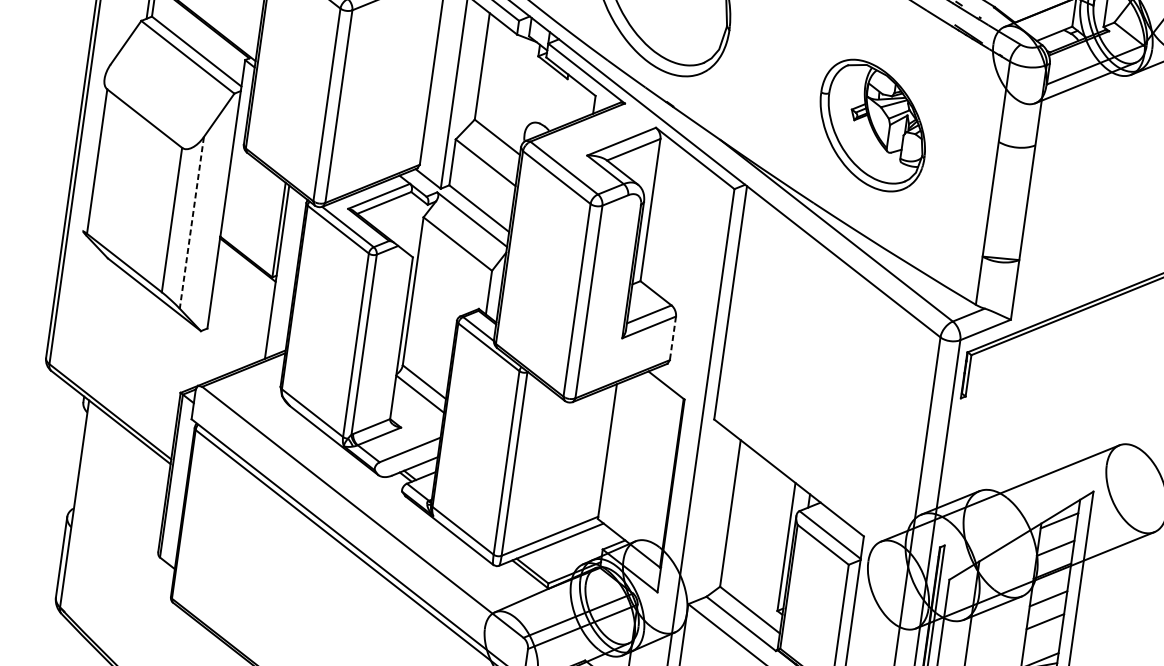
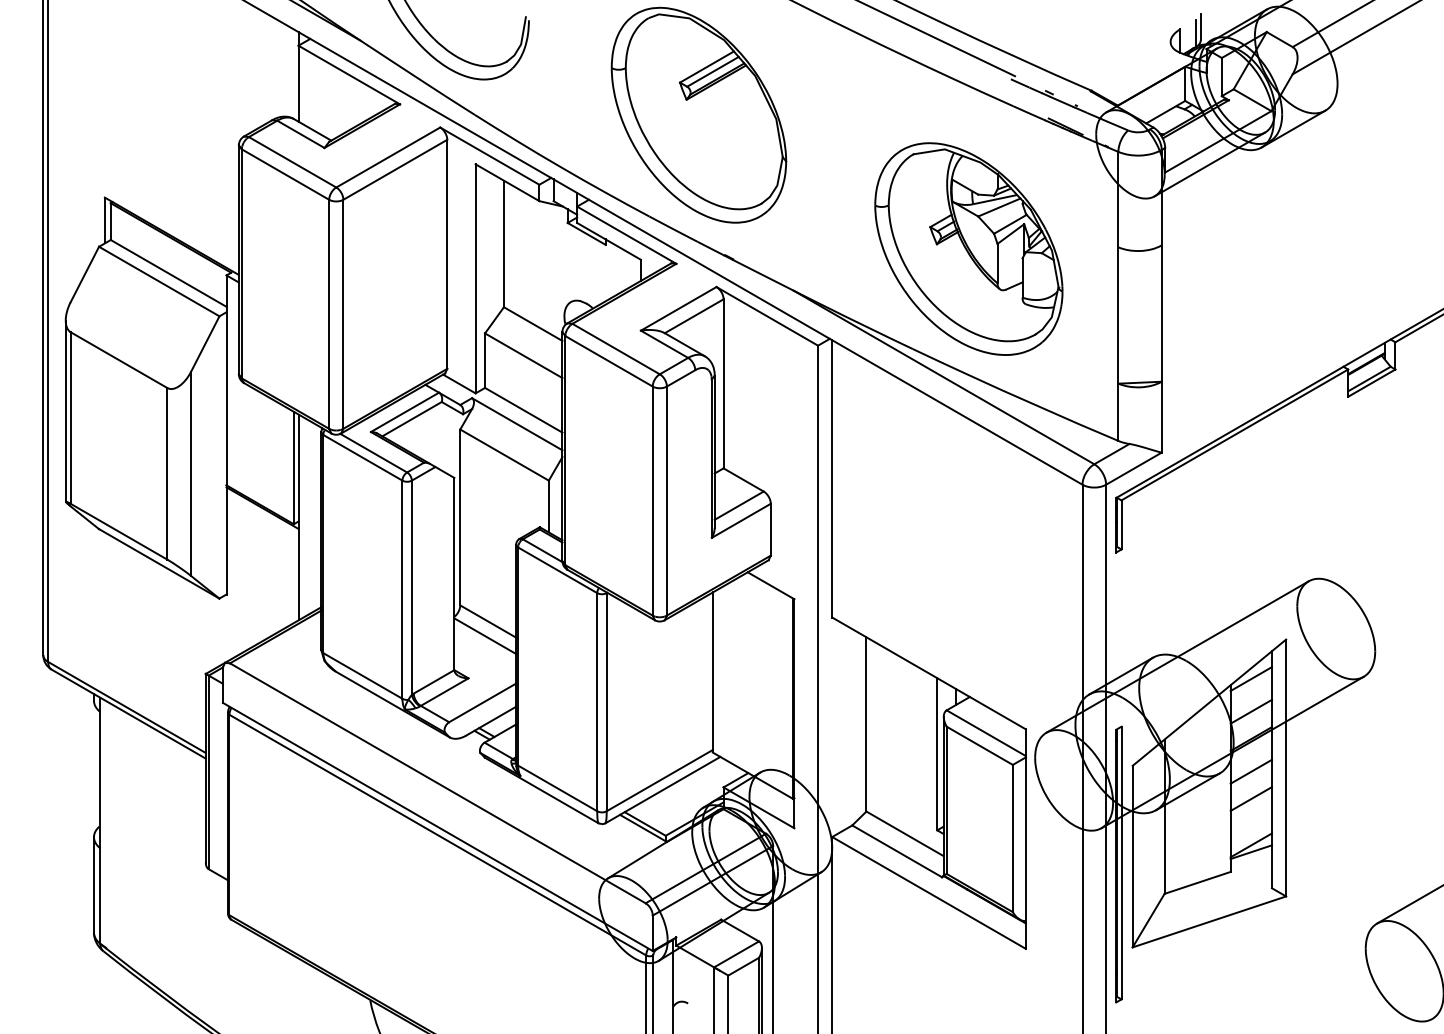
part: (872, 125) -> (968, 248), size x1.43
line: (93, 154) -> (65, 410), added
line: (192, 223) -> (191, 474), dashed -> solid
line: (672, 338) -> (770, 529), dashed -> solid

